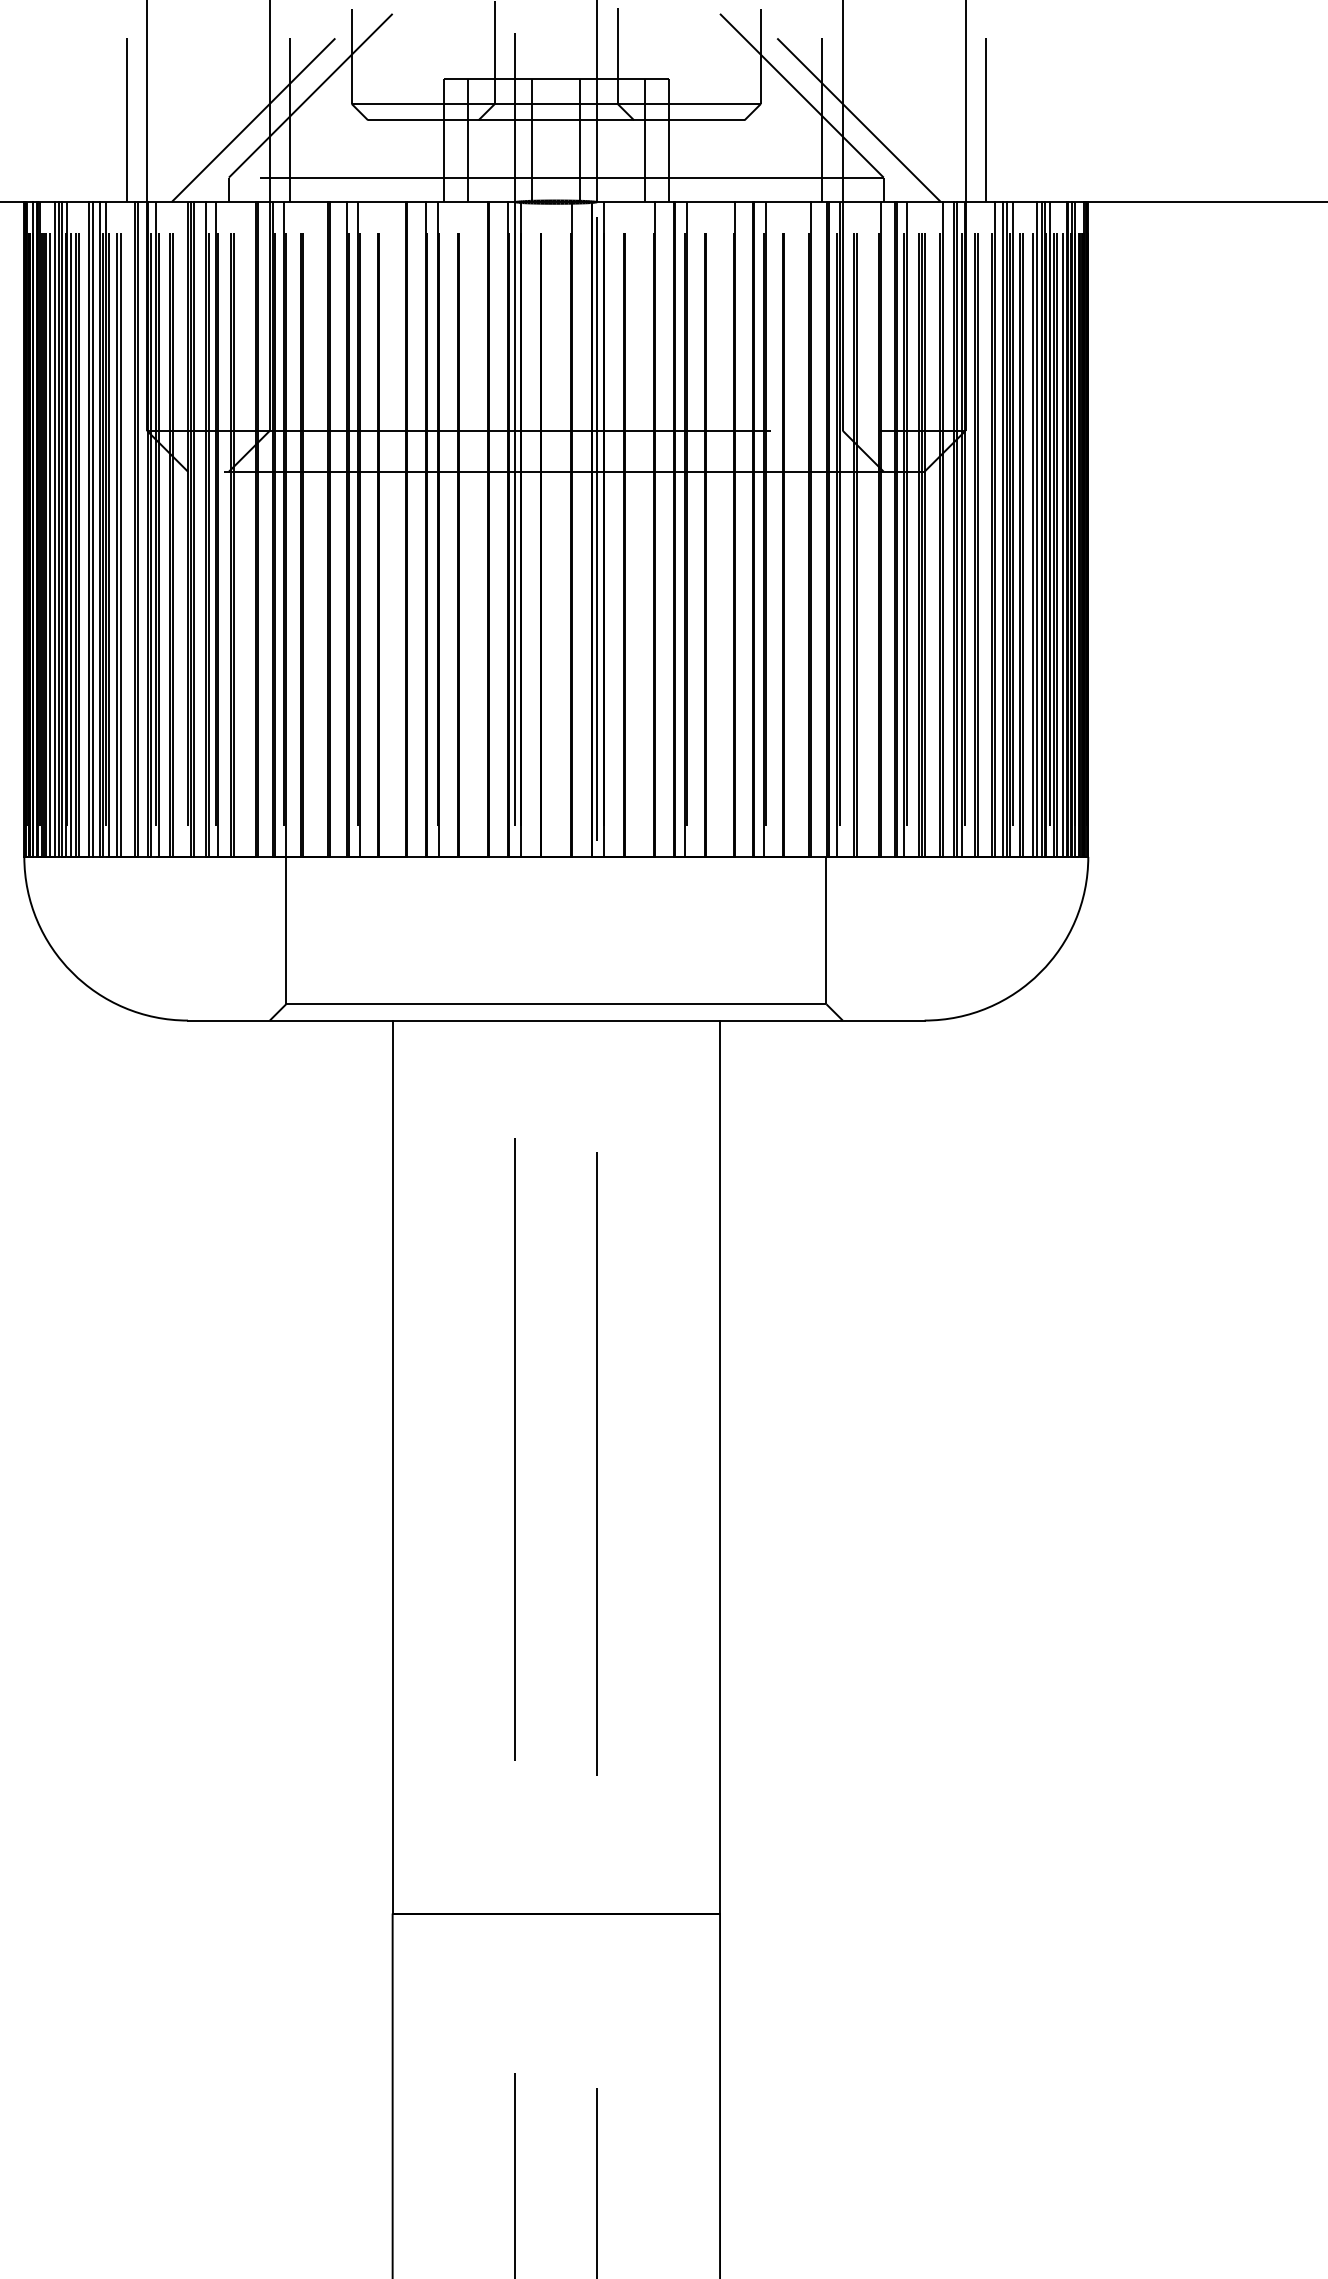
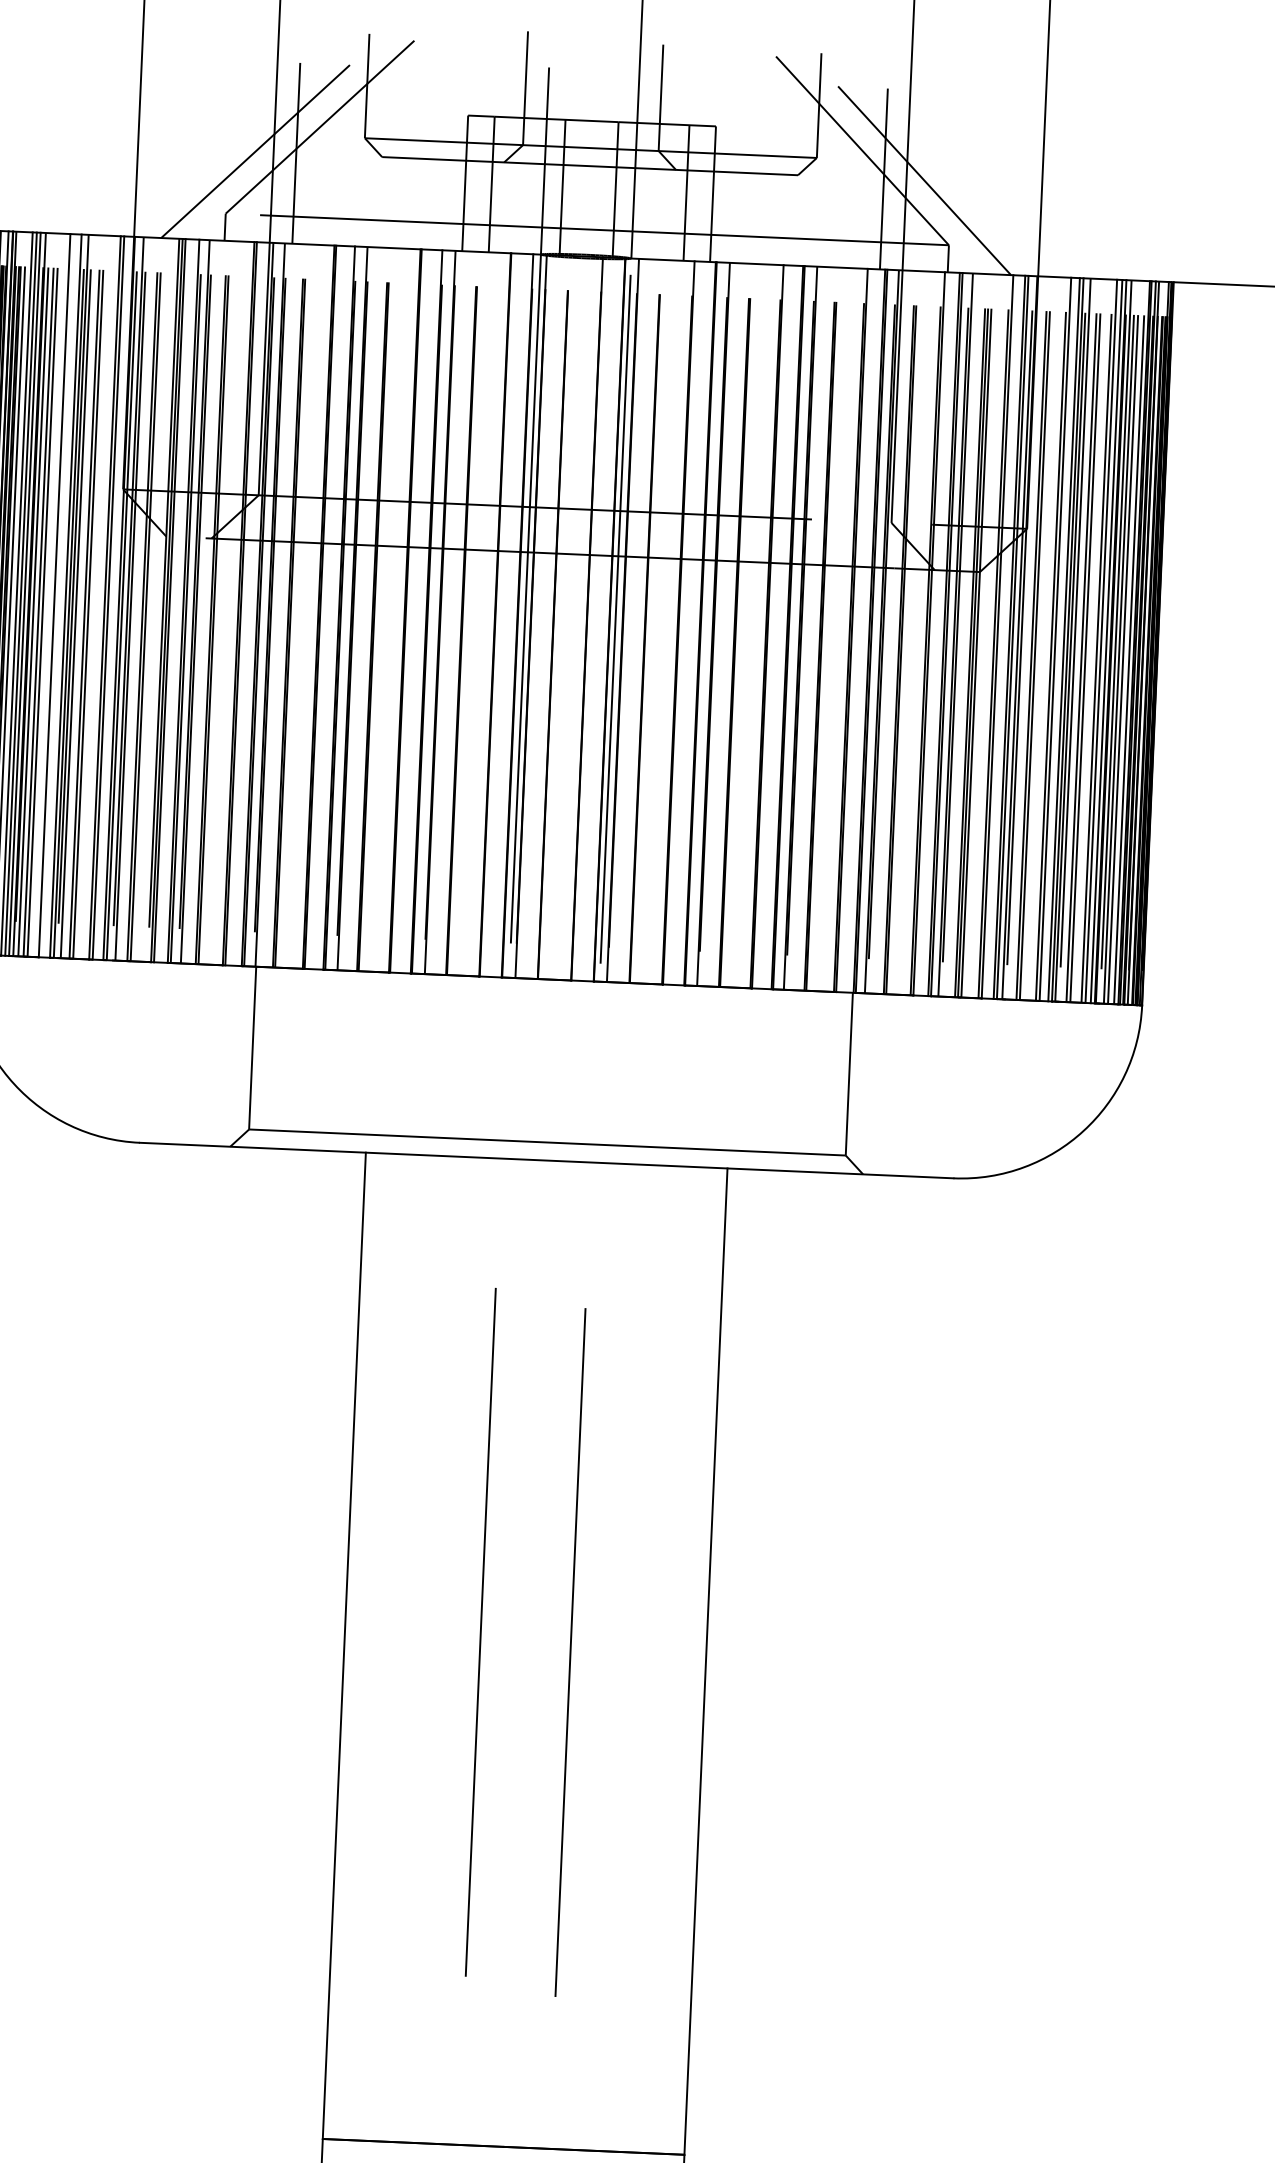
line: (126, 120) -> (115, 145), removed
line: (986, 120) -> (1065, 187), removed
line: (92, 529) -> (58, 595), removed

